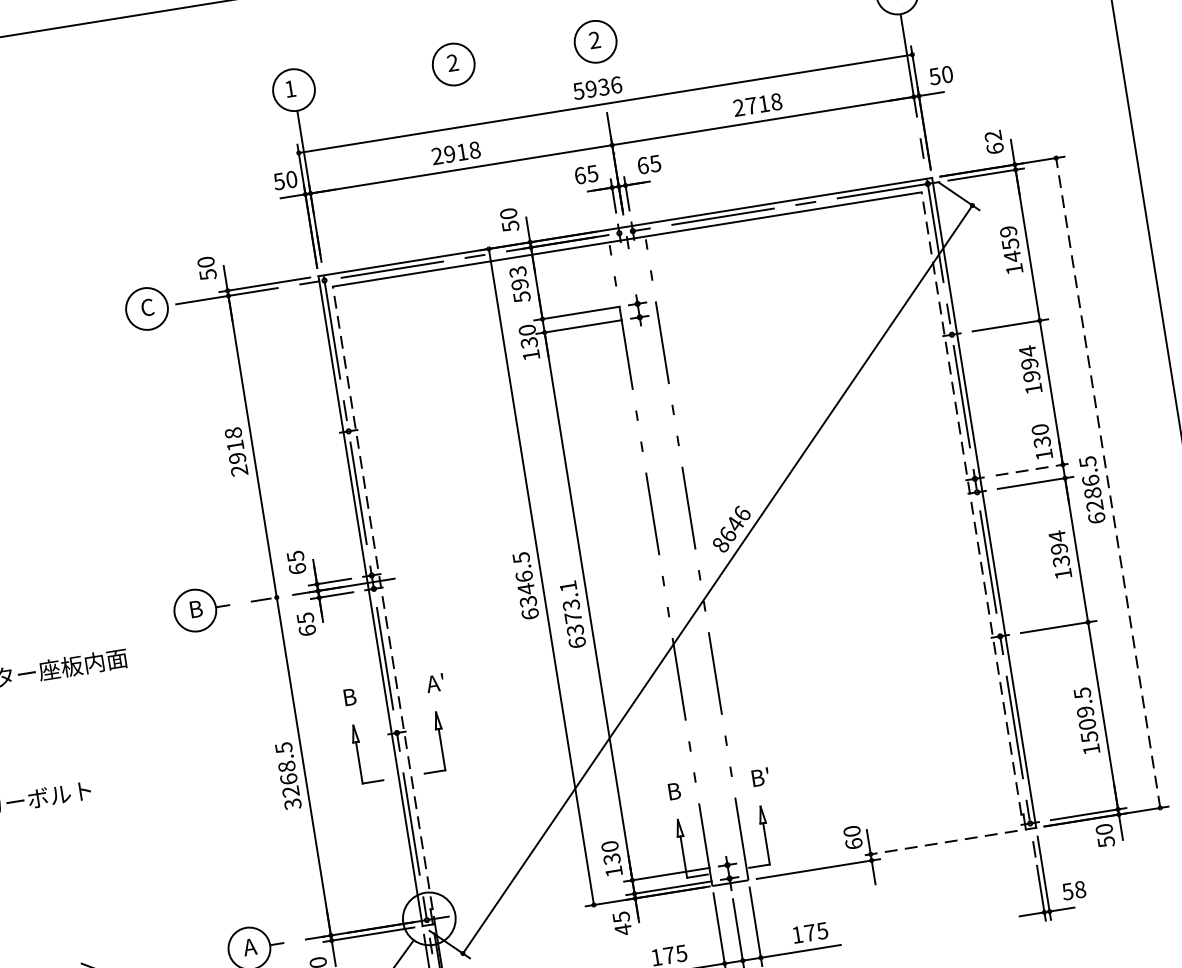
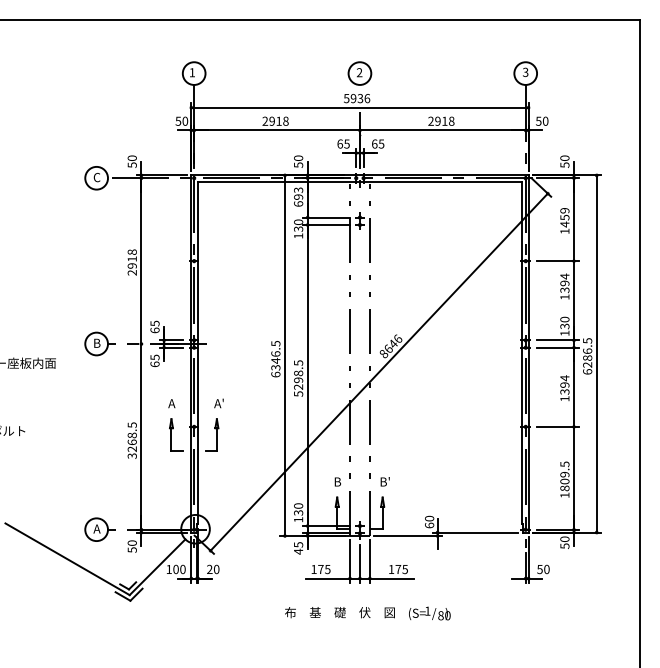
part: (452, 64) -> (281, 73), removed
text: (750, 104) -> (437, 120), 2718 -> 2918
text: (993, 142) -> (564, 161), 62 -> 50
text: (521, 296) -> (298, 203), 593 -> 693
text: (1031, 376) -> (564, 290), 1994 -> 1394
line: (1032, 469) -> (557, 340), dashed -> solid
line: (1107, 484) -> (596, 354), dashed -> solid
line: (970, 502) -> (521, 352), dashed -> solid
line: (383, 596) -> (198, 352), dashed -> solid
text: (572, 614) -> (298, 378), 6373.1 -> 5298.5
text: (348, 697) -> (171, 403), B -> A
text: (1088, 737) -> (564, 488), 1509.5 -> 1809.5
line: (939, 843) -> (475, 532), dashed -> solid
text: (1079, 889) -> (546, 569), 58 -> 50

